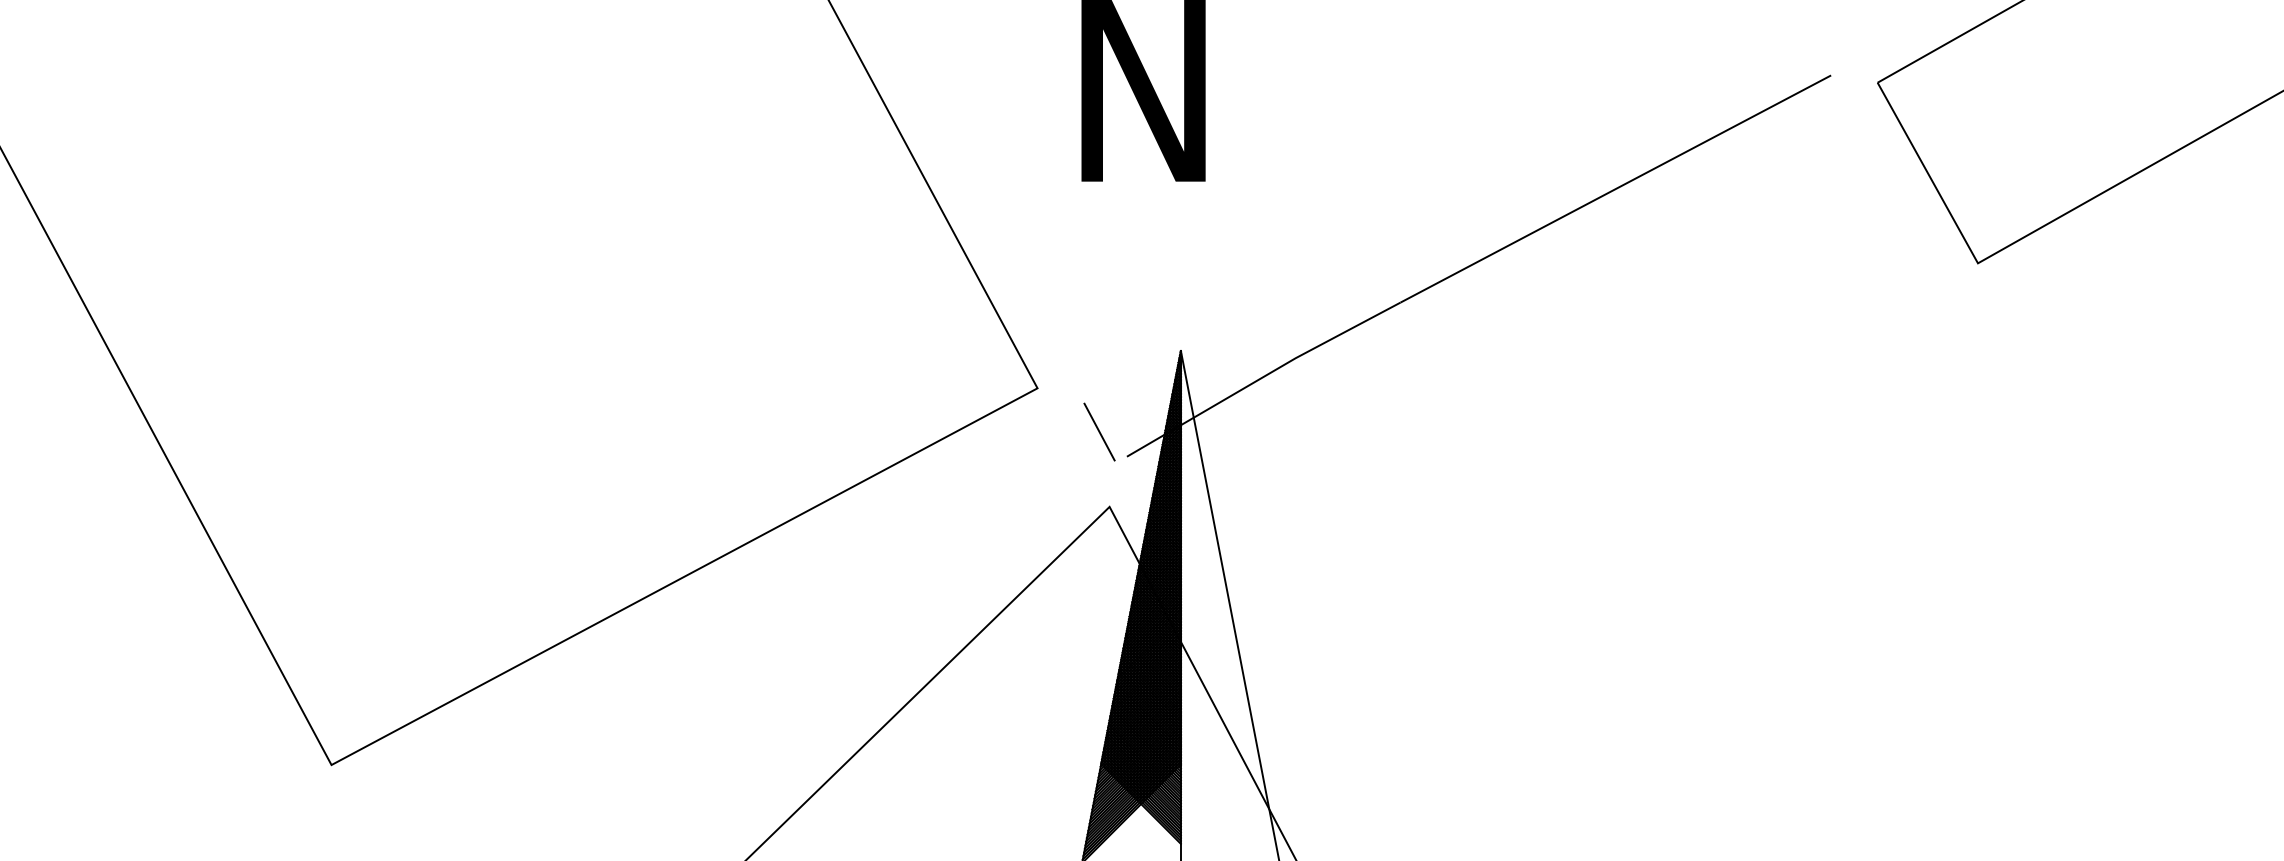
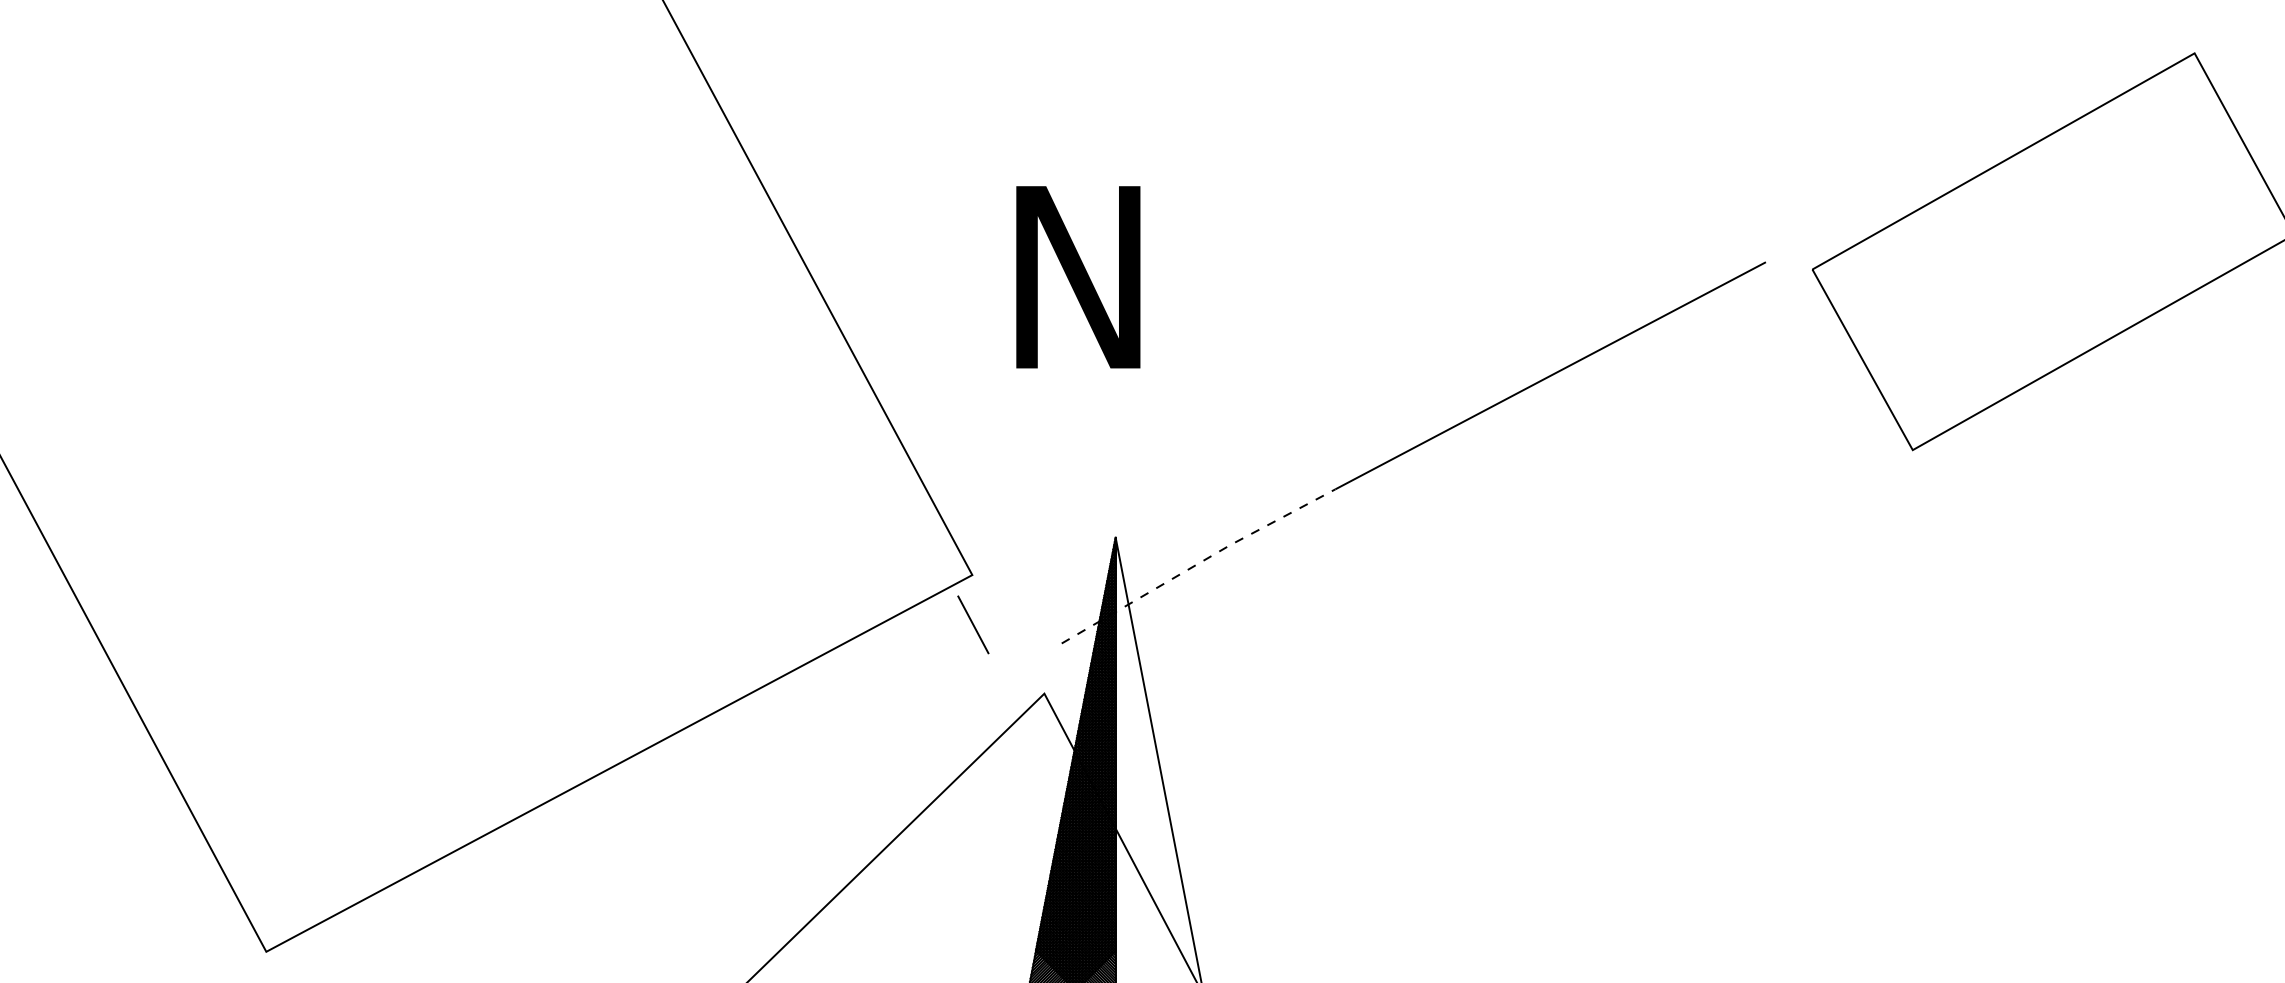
line: (1262, 377) -> (1197, 564), solid -> dashed
line: (1099, 431) -> (973, 624), moved

